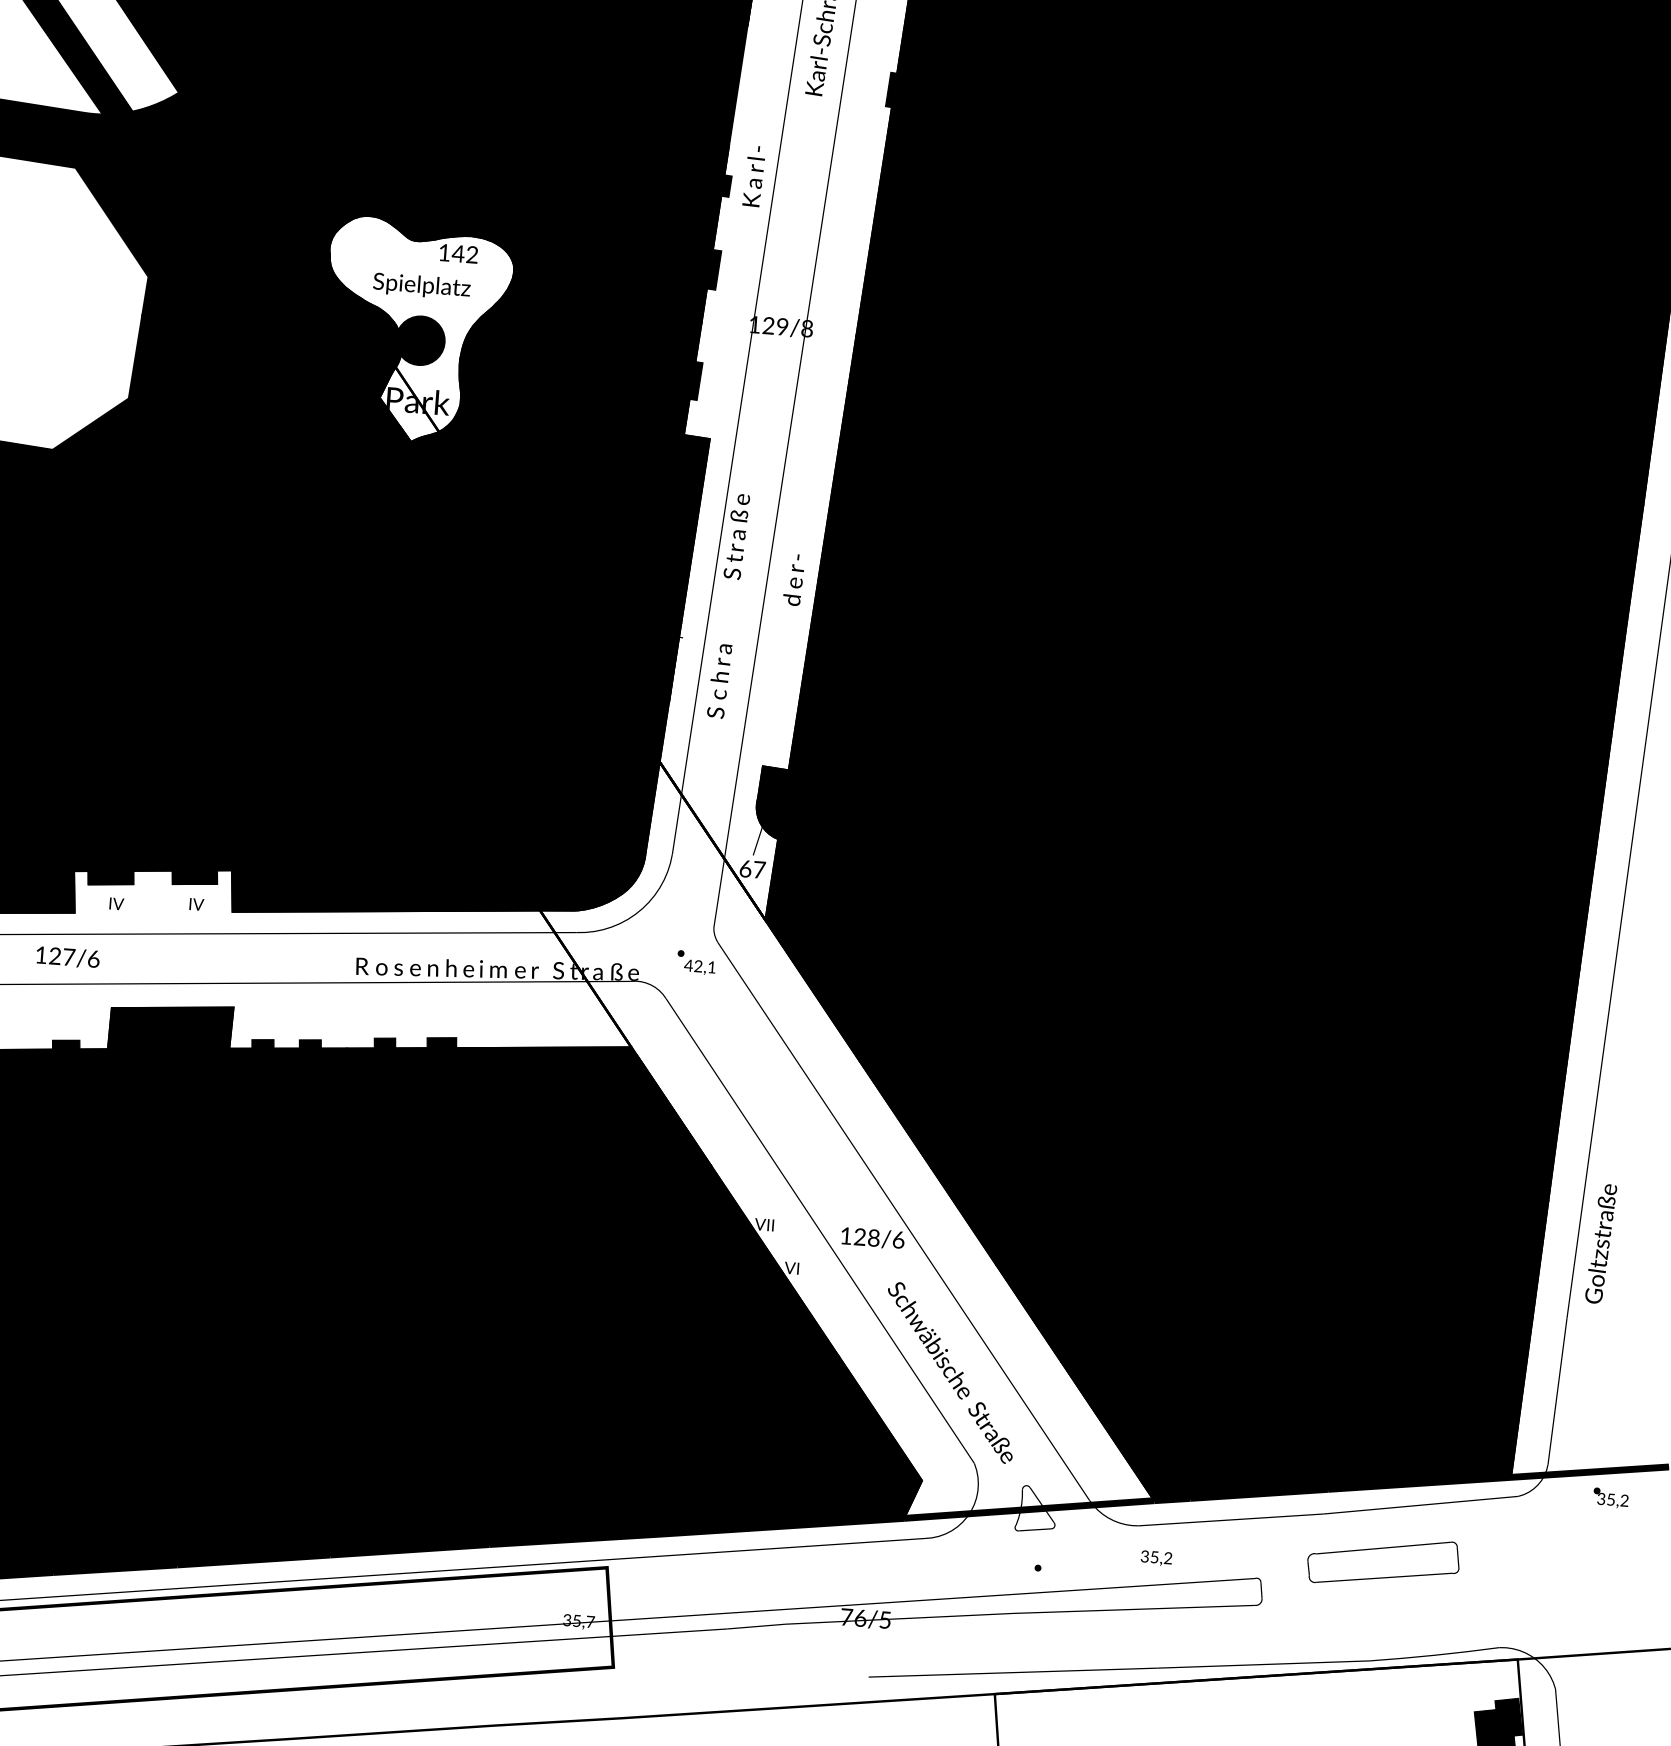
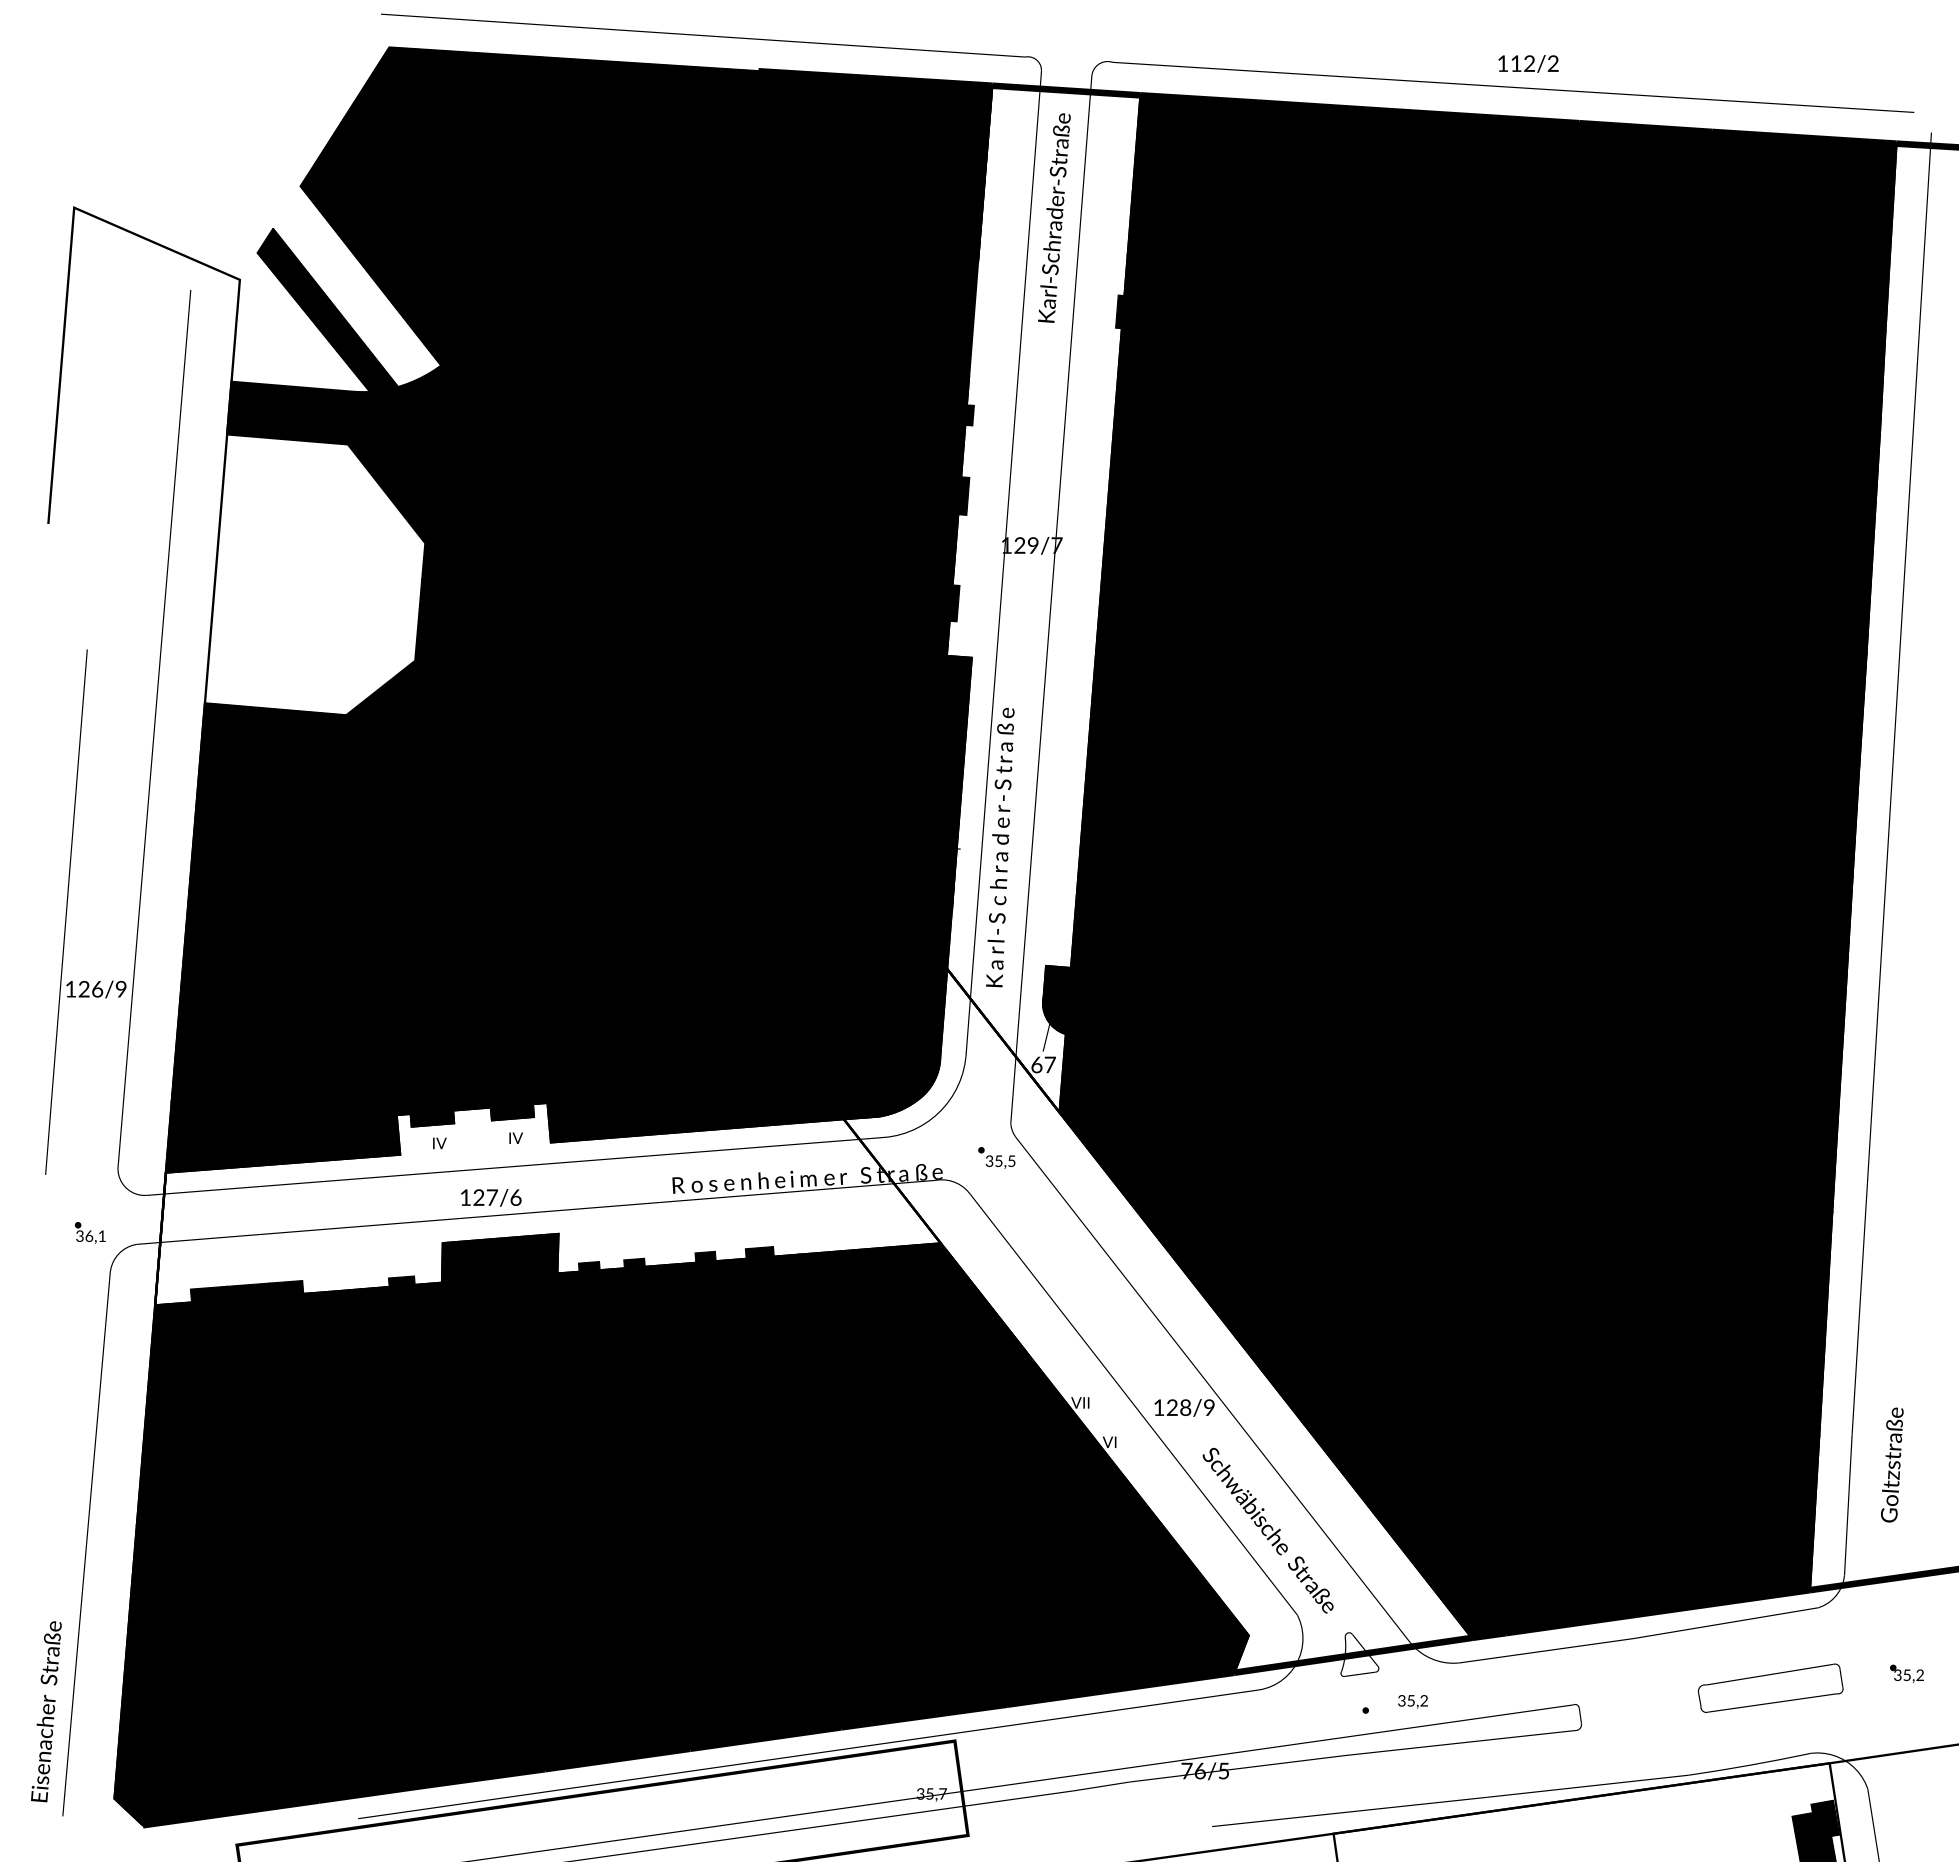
text: (754, 176) -> (995, 958), moved
text: (806, 328) -> (1056, 545), 129/8 -> 129/7
fill: (416, 330) -> (684, 575), added
text: (794, 579) -> (1001, 819), moved
text: (68, 957) -> (491, 1197), moved
text: (700, 965) -> (1000, 1160), 42,1 -> 35,5
text: (898, 1239) -> (1209, 1407), 128/6 -> 128/9
text: (1601, 1243) -> (1892, 1464), moved
text: (1610, 1497) -> (1906, 1673), moved
text: (1156, 1558) -> (1412, 1701), moved
part: (1383, 1561) -> (1770, 1687), moved

